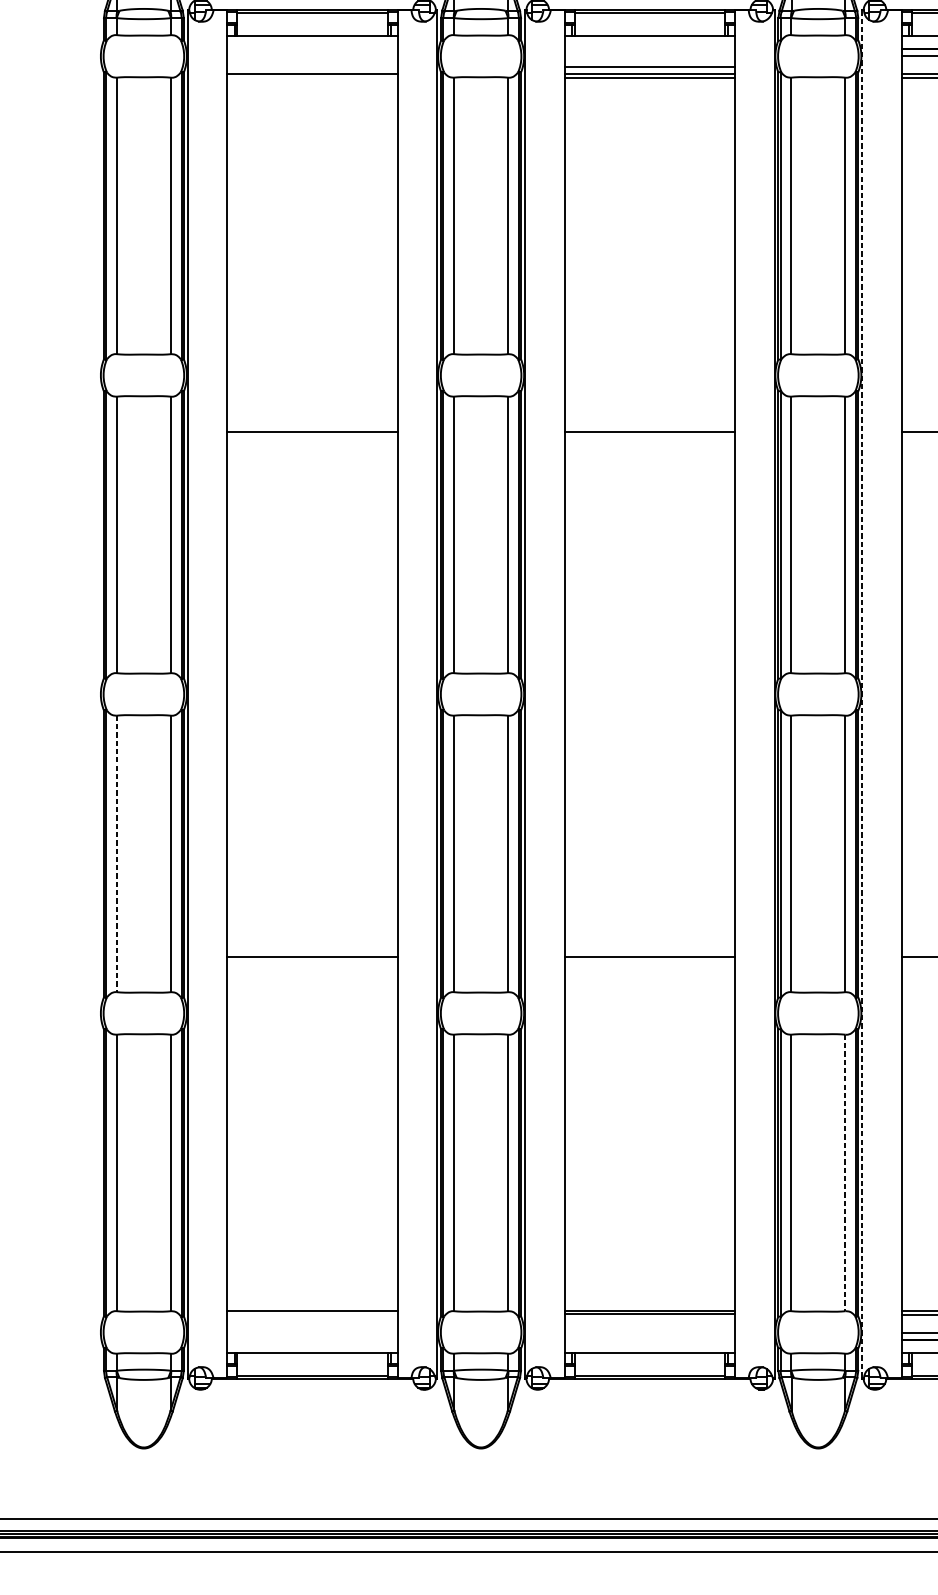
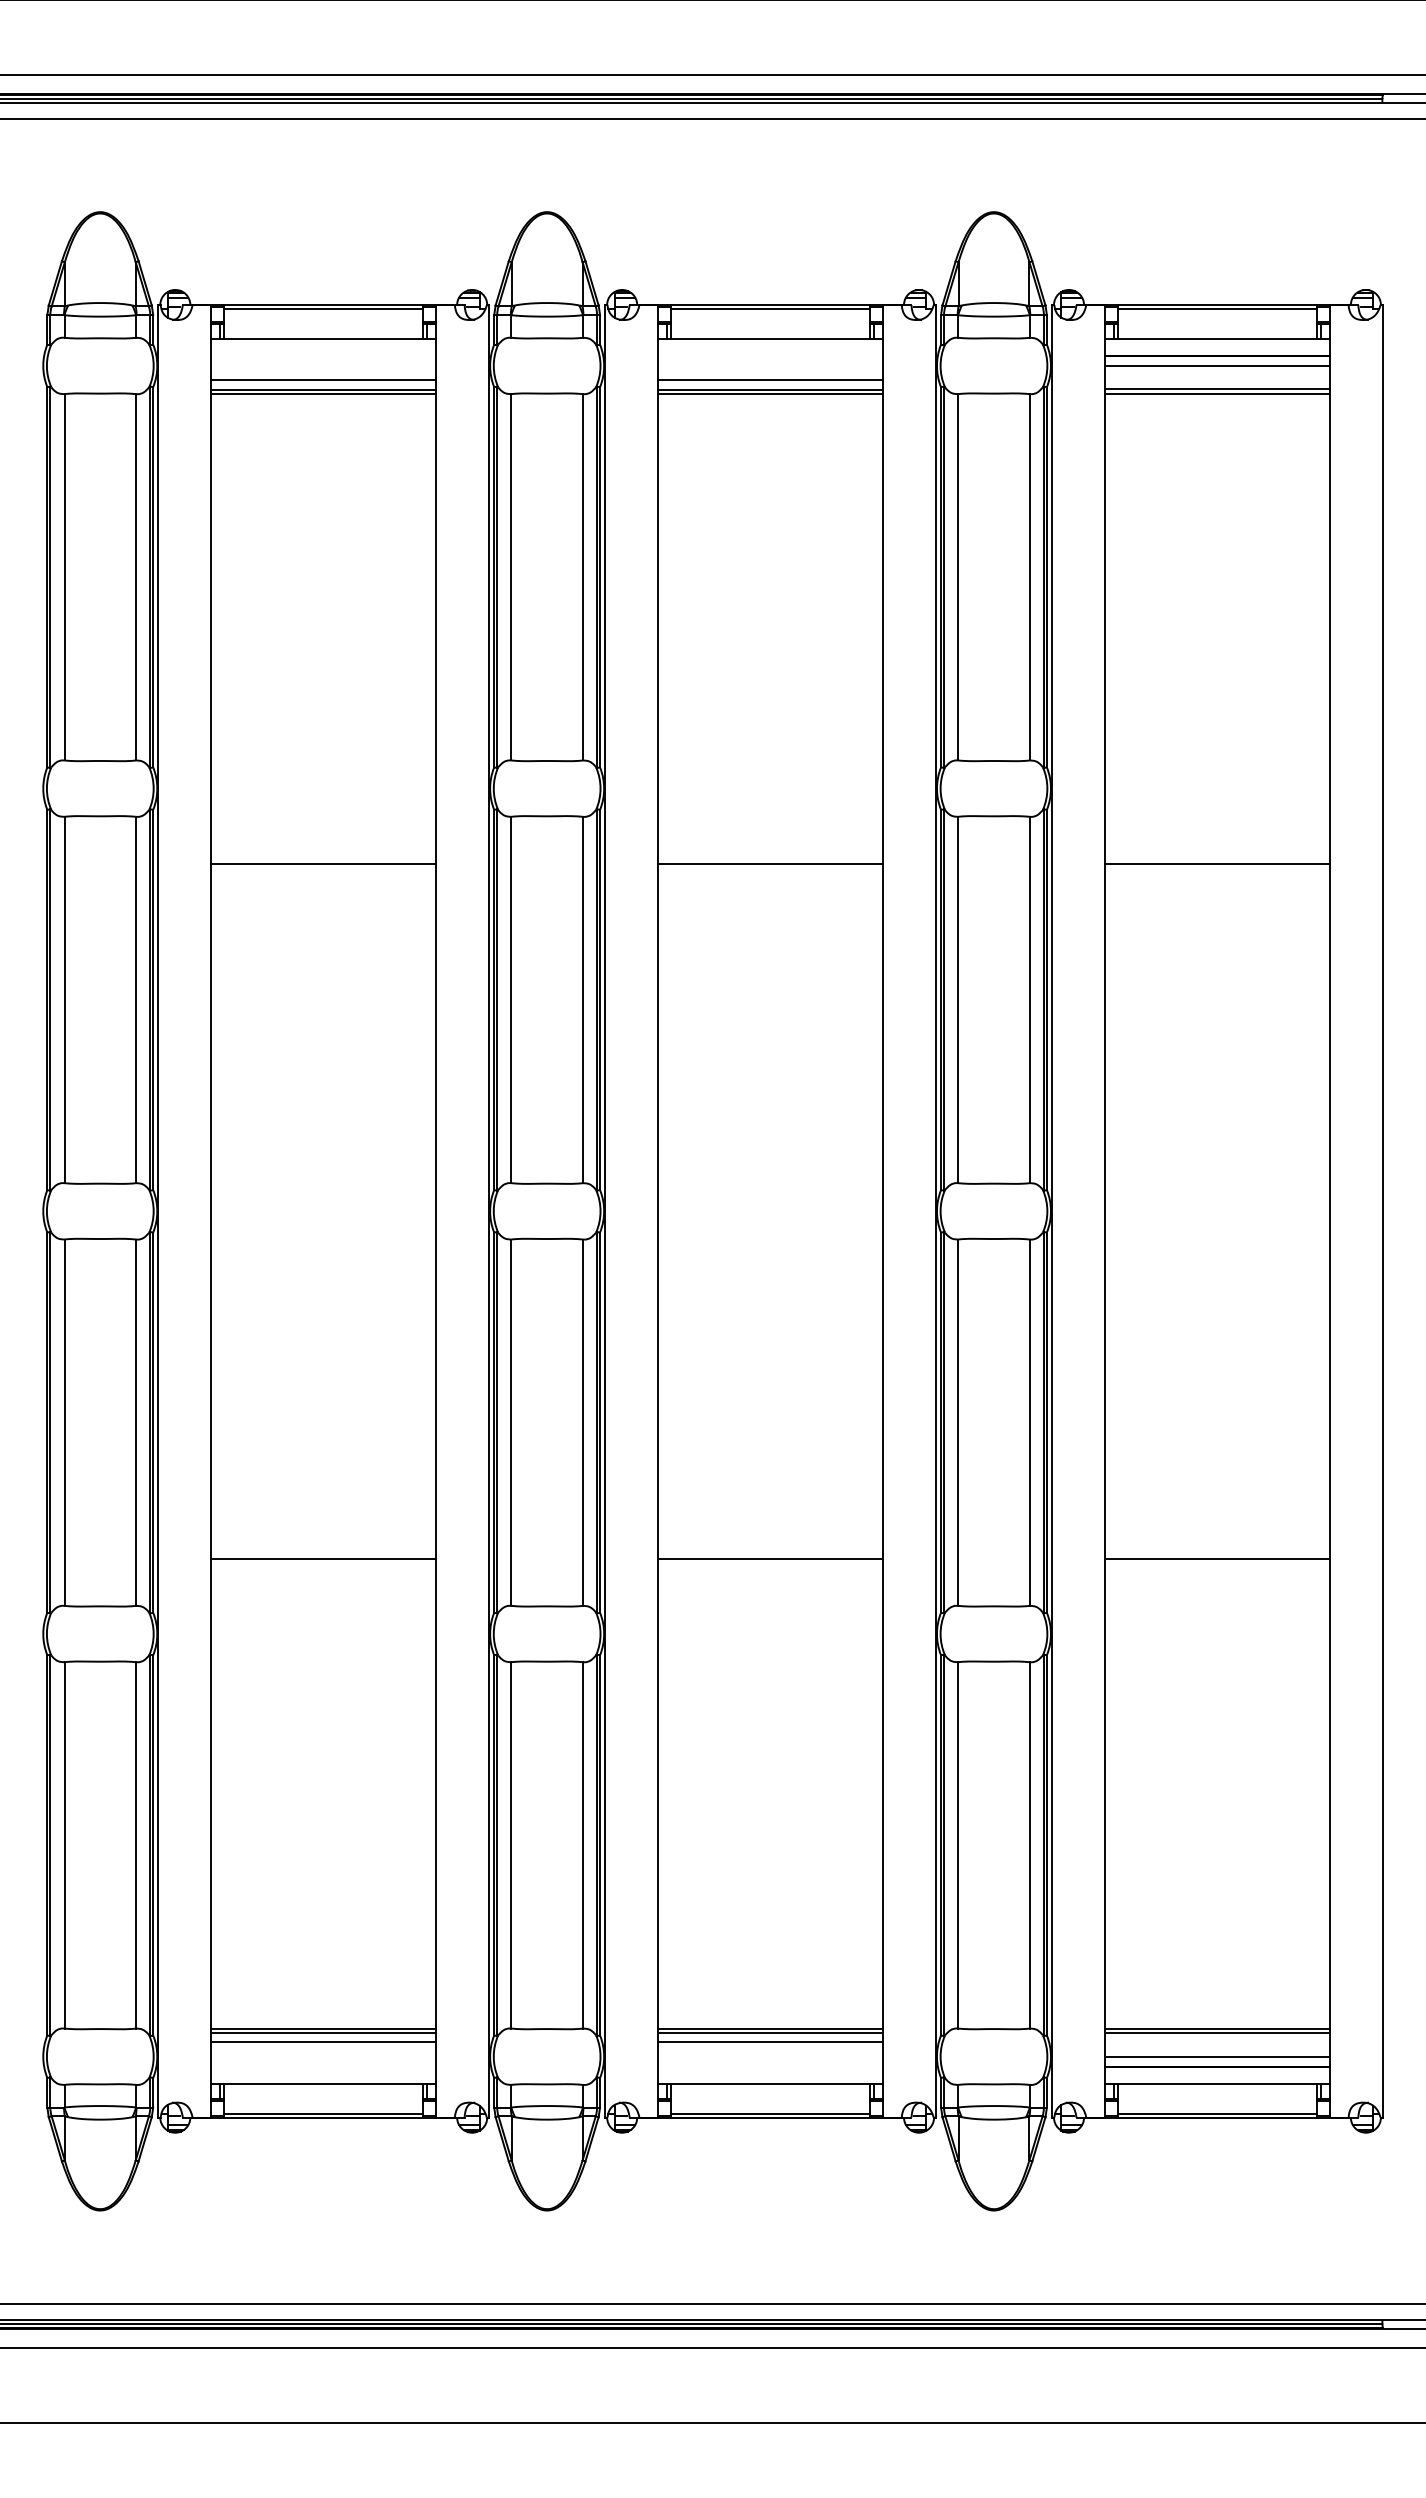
line: (312, 67) -> (323, 380), added
line: (312, 77) -> (323, 394), added
line: (862, 694) -> (1052, 1211), dashed -> solid
line: (116, 854) -> (64, 1423), dashed -> solid
line: (845, 1173) -> (1029, 1845), dashed -> solid
line: (312, 1314) -> (323, 2032), added
line: (312, 1321) -> (323, 2042), added
line: (649, 1321) -> (770, 2042), added

